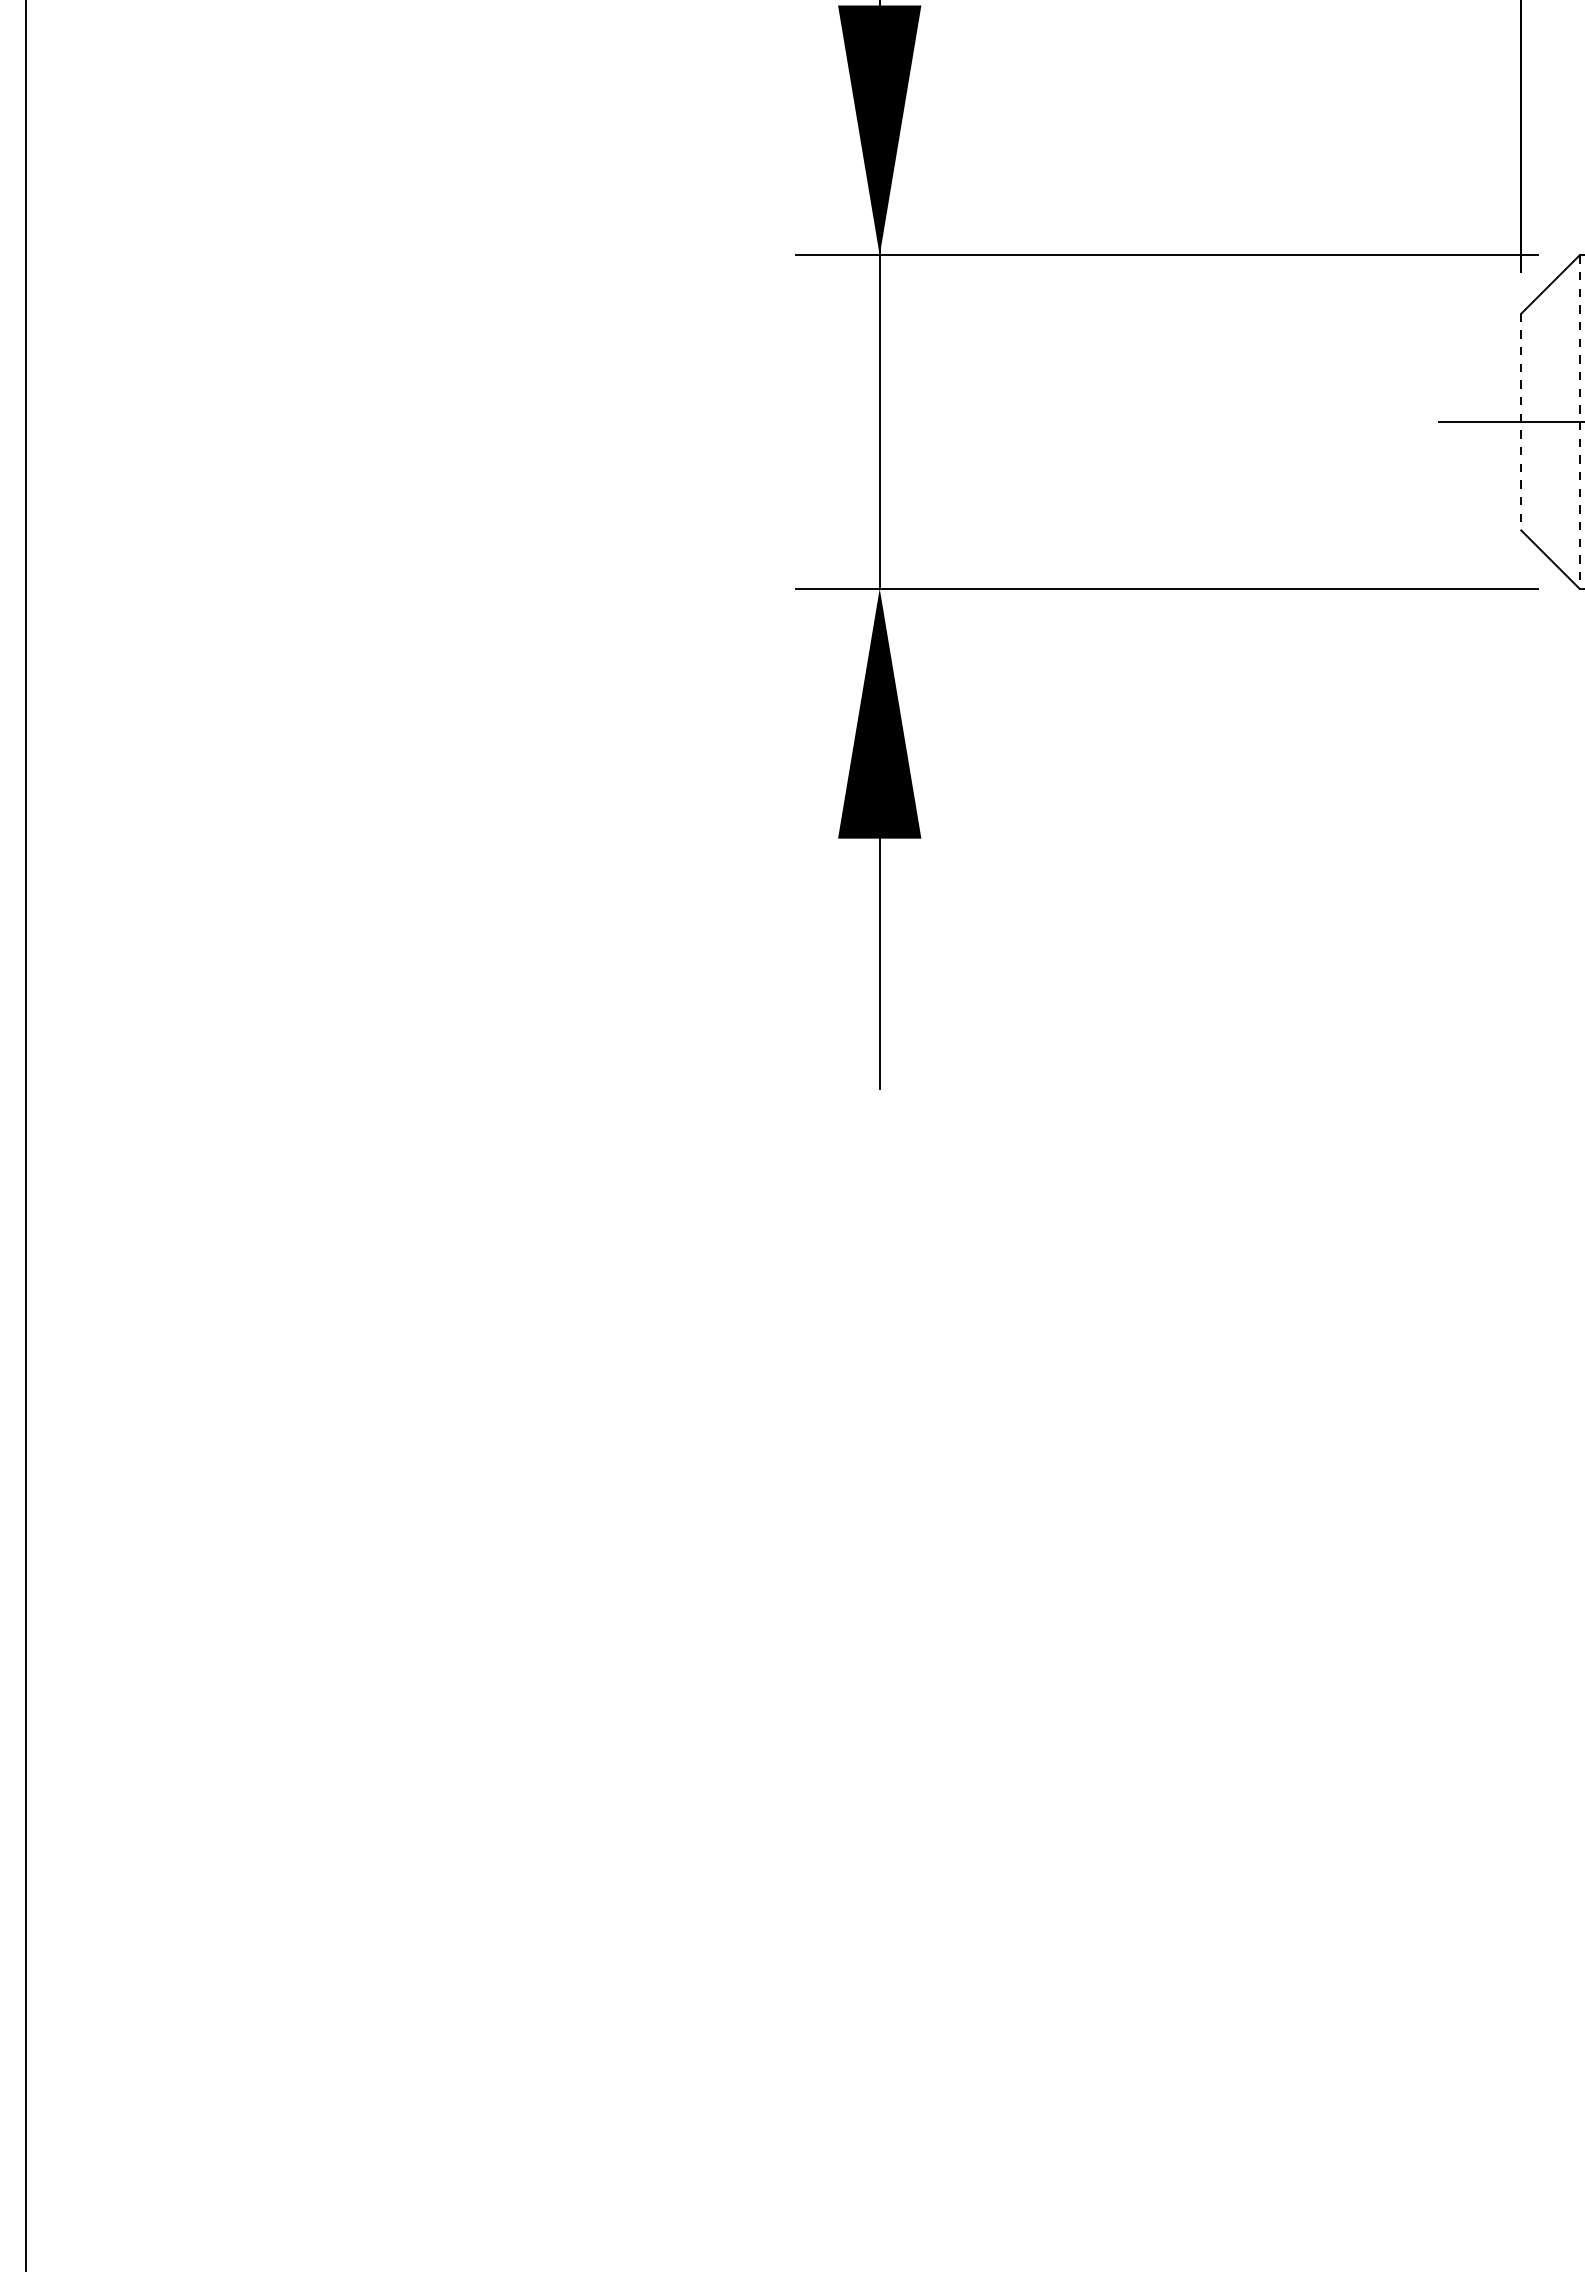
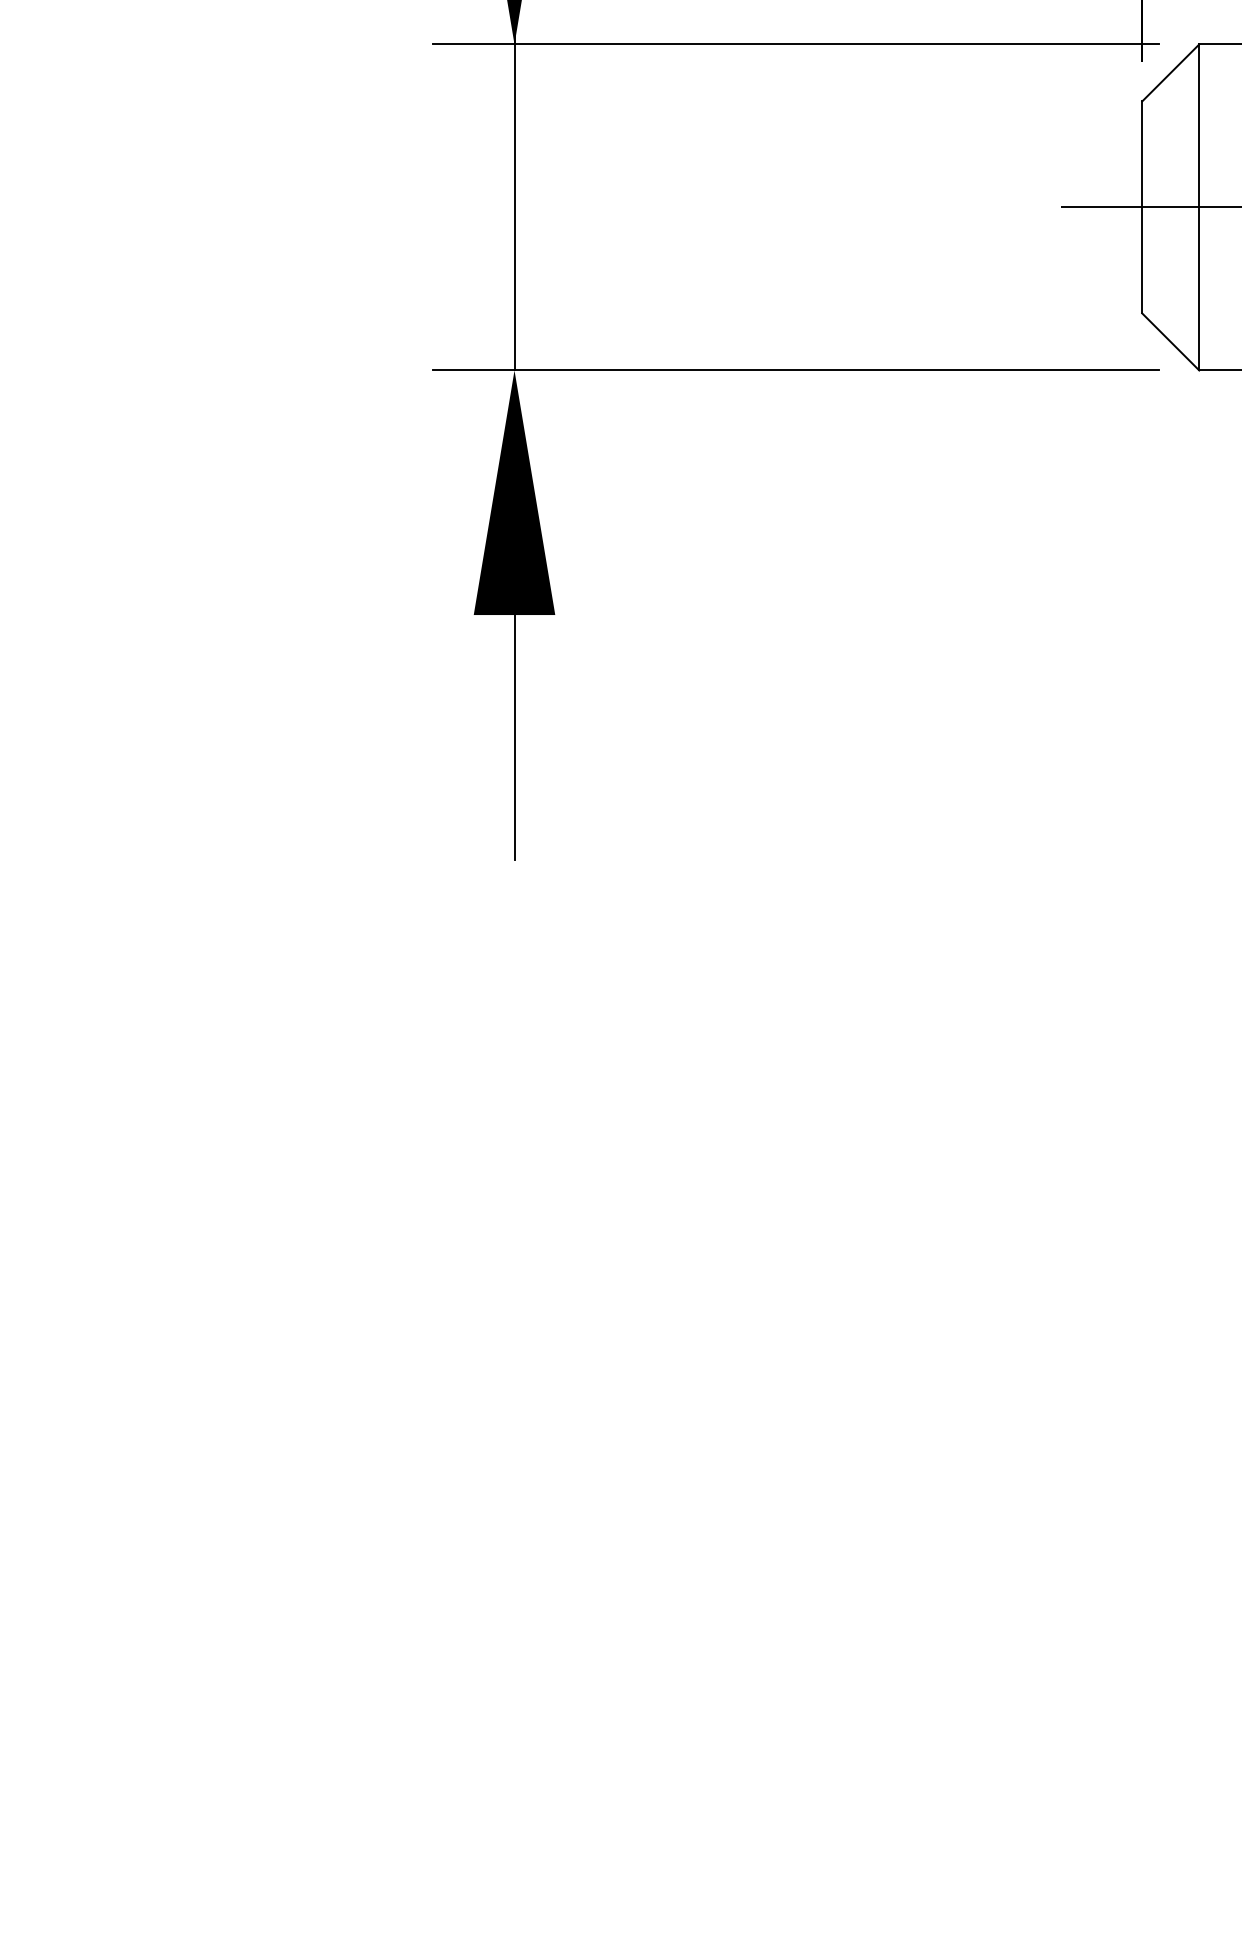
line: (1521, 422) -> (1142, 207), dashed -> solid
line: (1579, 422) -> (1199, 207), dashed -> solid

